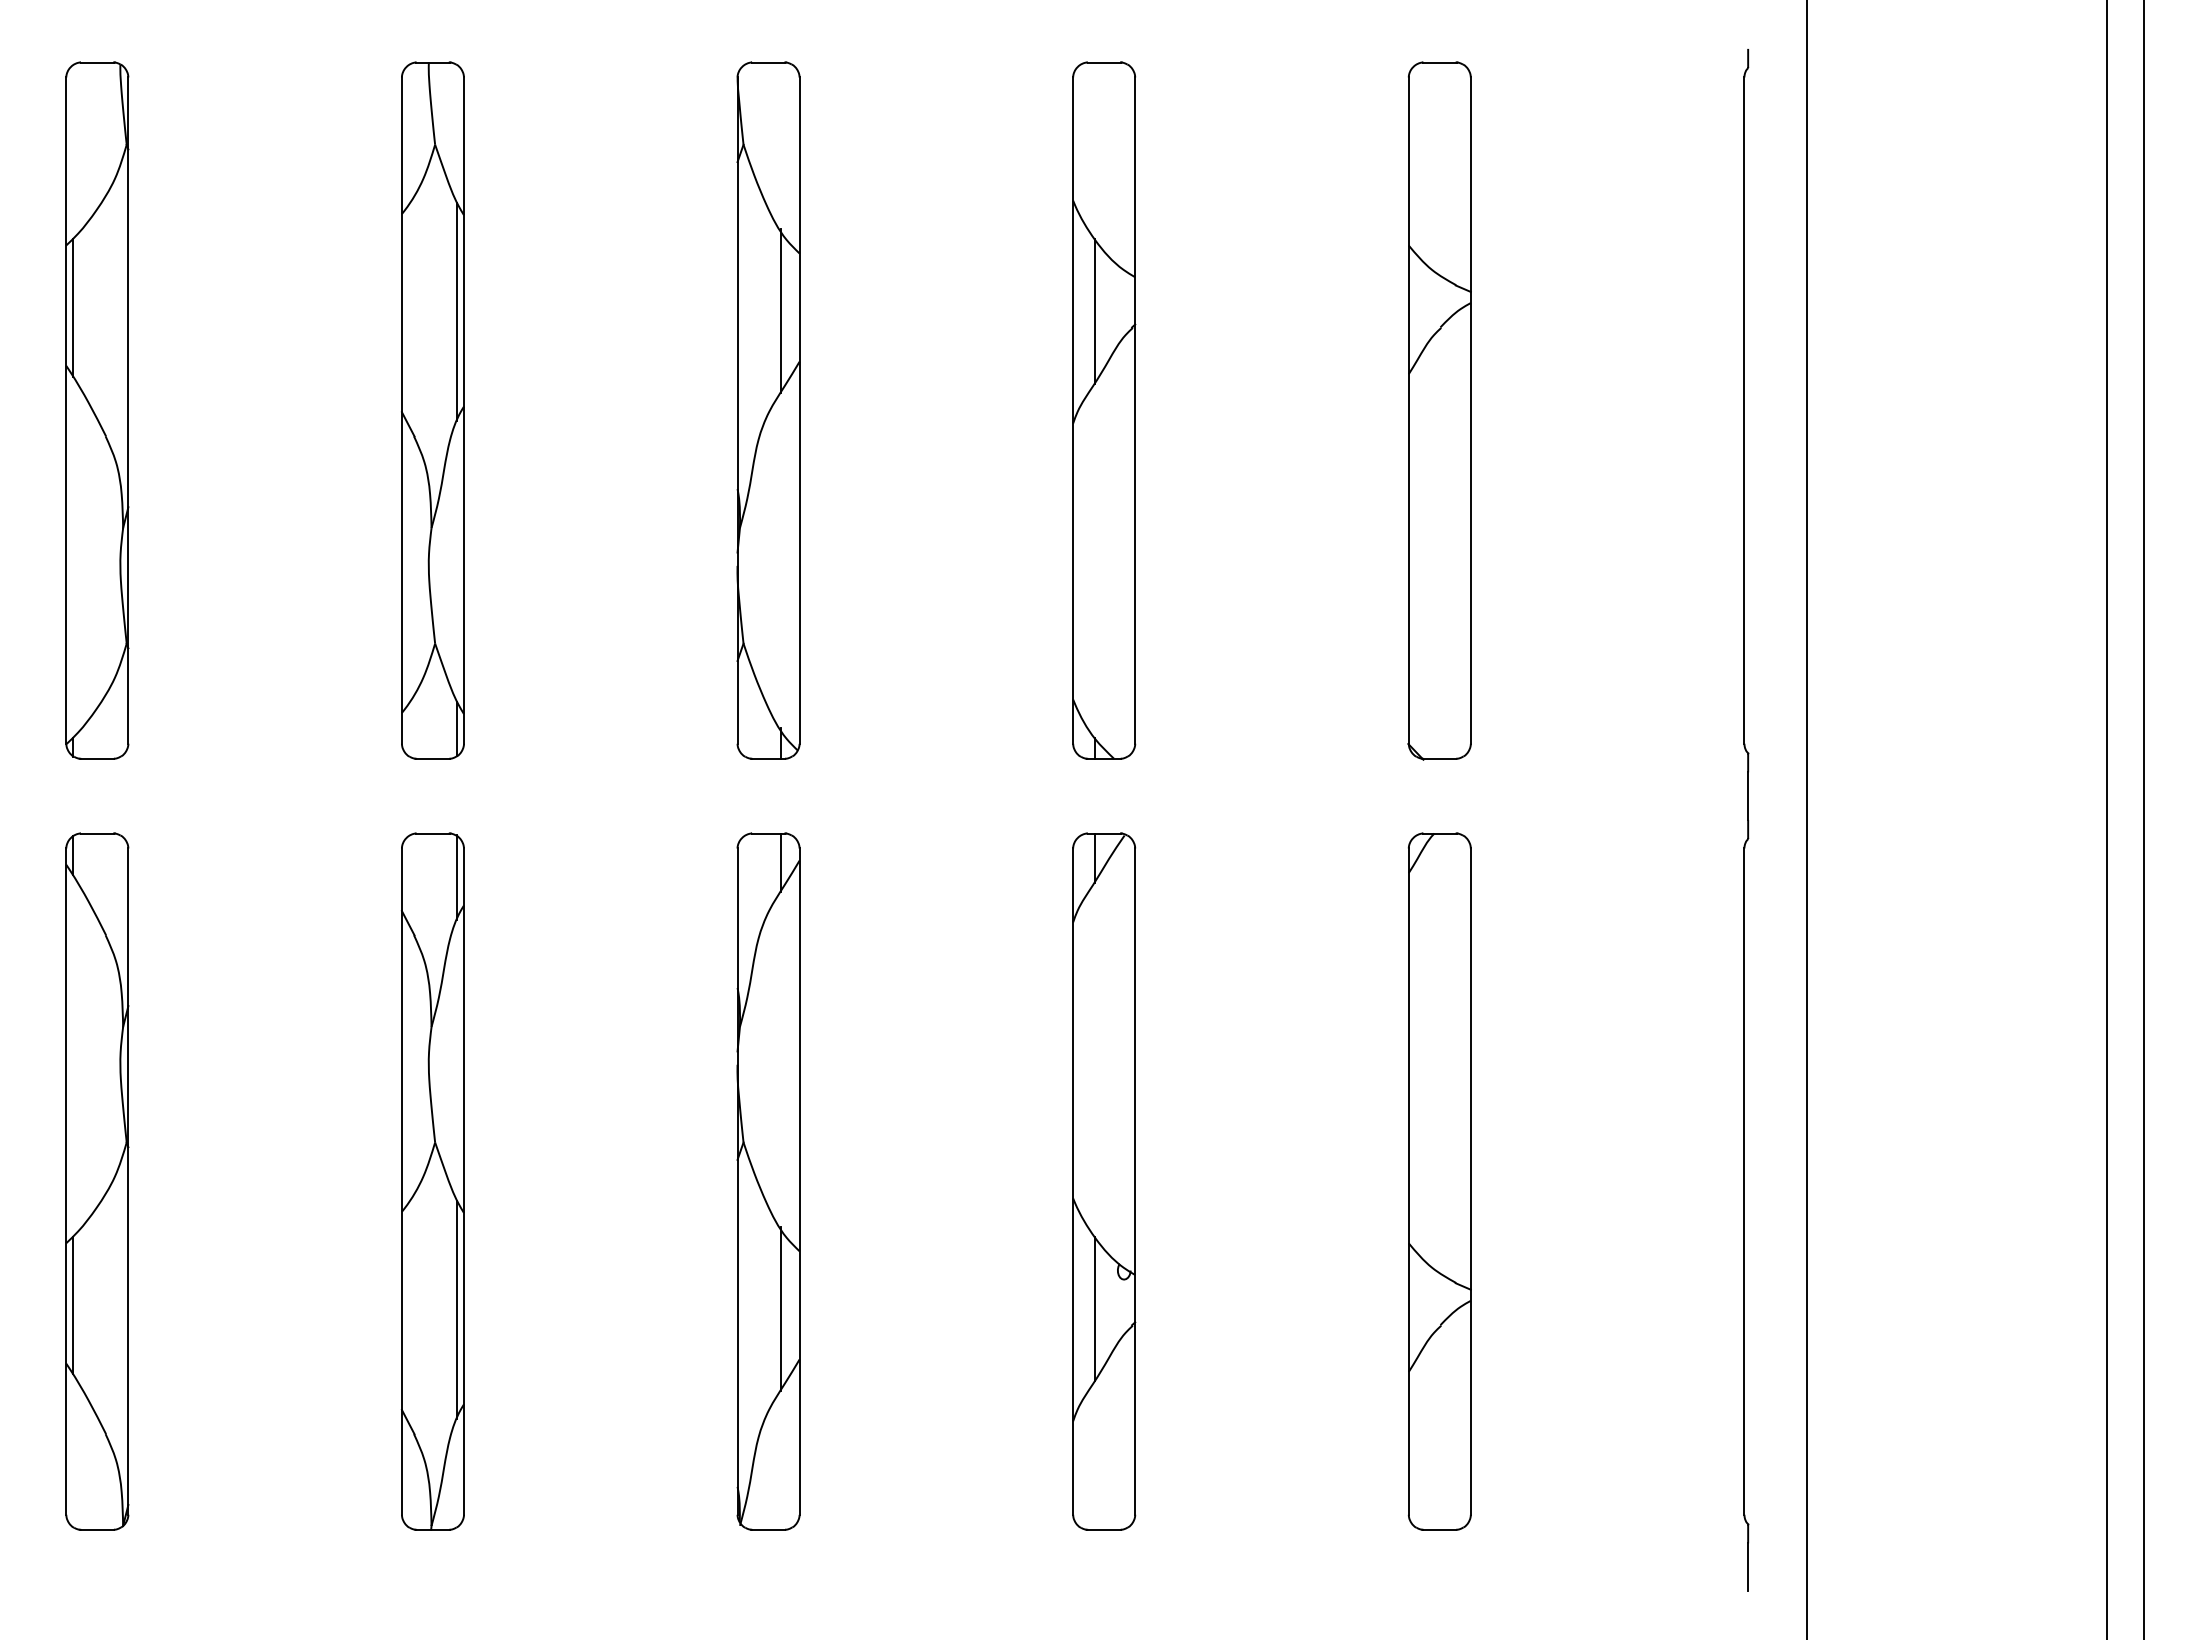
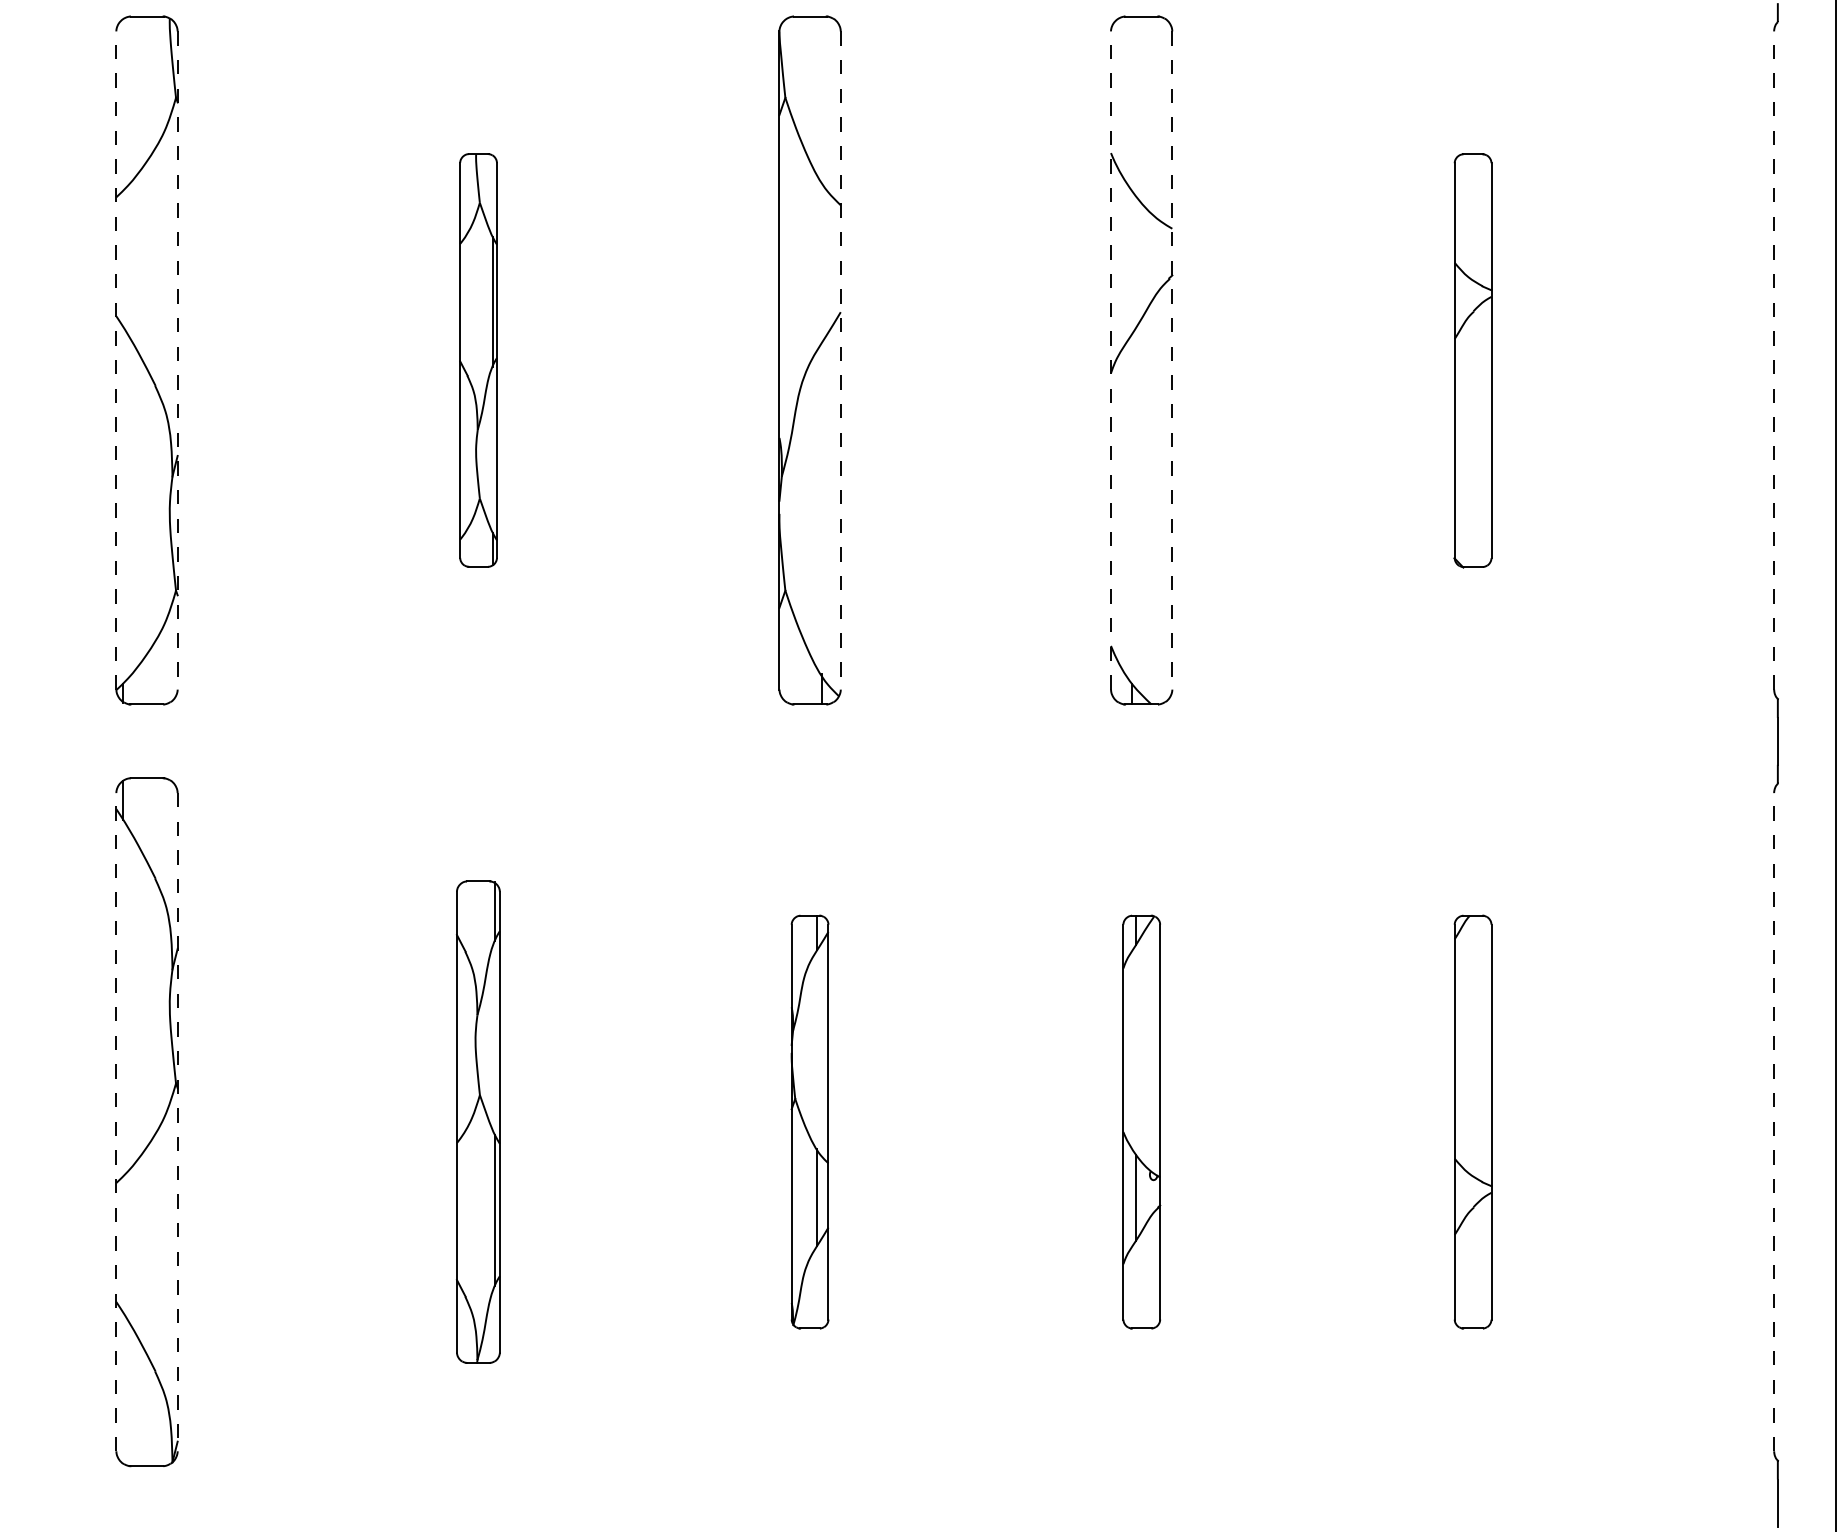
line: (73, 307) -> (123, 258), removed
line: (780, 311) -> (821, 262), removed
line: (1094, 311) -> (1132, 262), removed
line: (66, 410) -> (116, 360), solid -> dashed
part: (432, 410) -> (478, 360), size x0.6
line: (1073, 410) -> (1111, 360), solid -> dashed
part: (1439, 410) -> (1472, 360), size x0.6
line: (1744, 410) -> (1774, 360), solid -> dashed
line: (128, 411) -> (177, 361), solid -> dashed
line: (799, 411) -> (840, 361), solid -> dashed
line: (1135, 411) -> (1172, 361), solid -> dashed
line: (66, 1181) -> (116, 1122), solid -> dashed
part: (432, 1181) -> (478, 1122), size x0.7
part: (768, 1181) -> (810, 1122), size x0.6
part: (1104, 1181) -> (1141, 1122), size x0.6
part: (1439, 1181) -> (1472, 1122), size x0.6
line: (1744, 1181) -> (1774, 1122), solid -> dashed
line: (128, 1182) -> (177, 1123), solid -> dashed
line: (73, 1305) -> (123, 1244), removed

